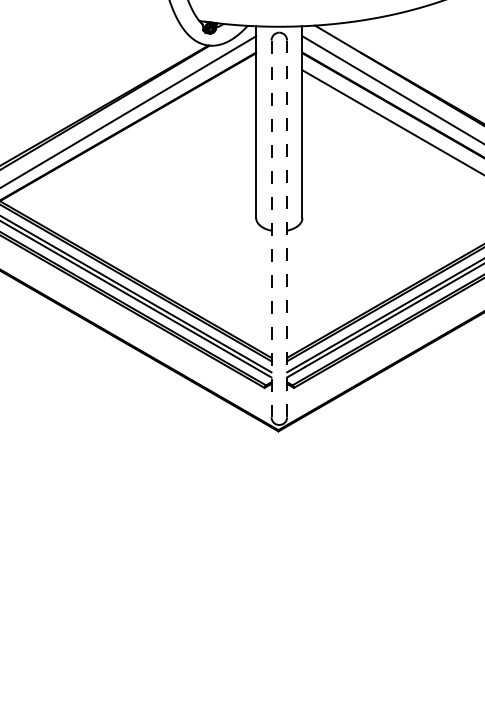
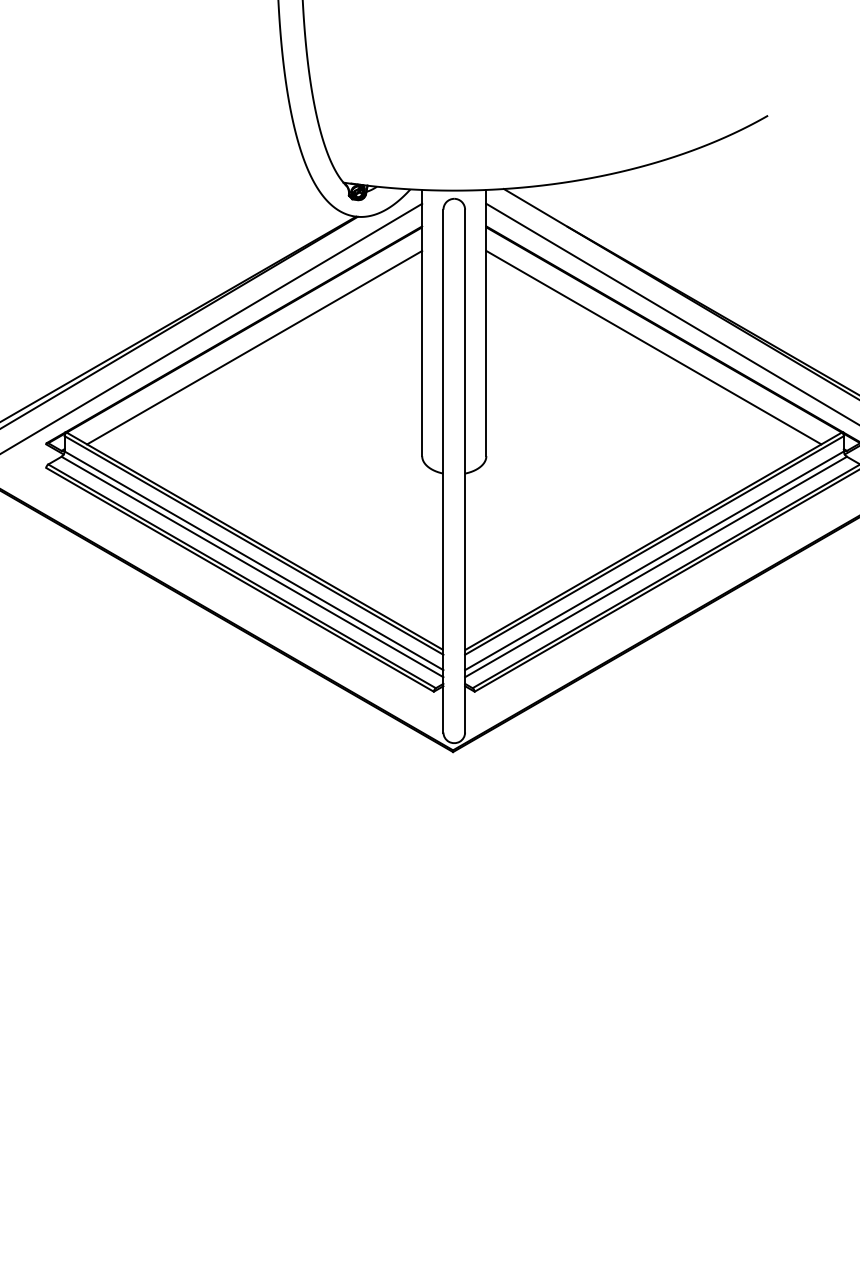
line: (135, 139) -> (254, 347), added
line: (287, 228) -> (465, 470), dashed -> solid
line: (271, 229) -> (443, 471), dashed -> solid

